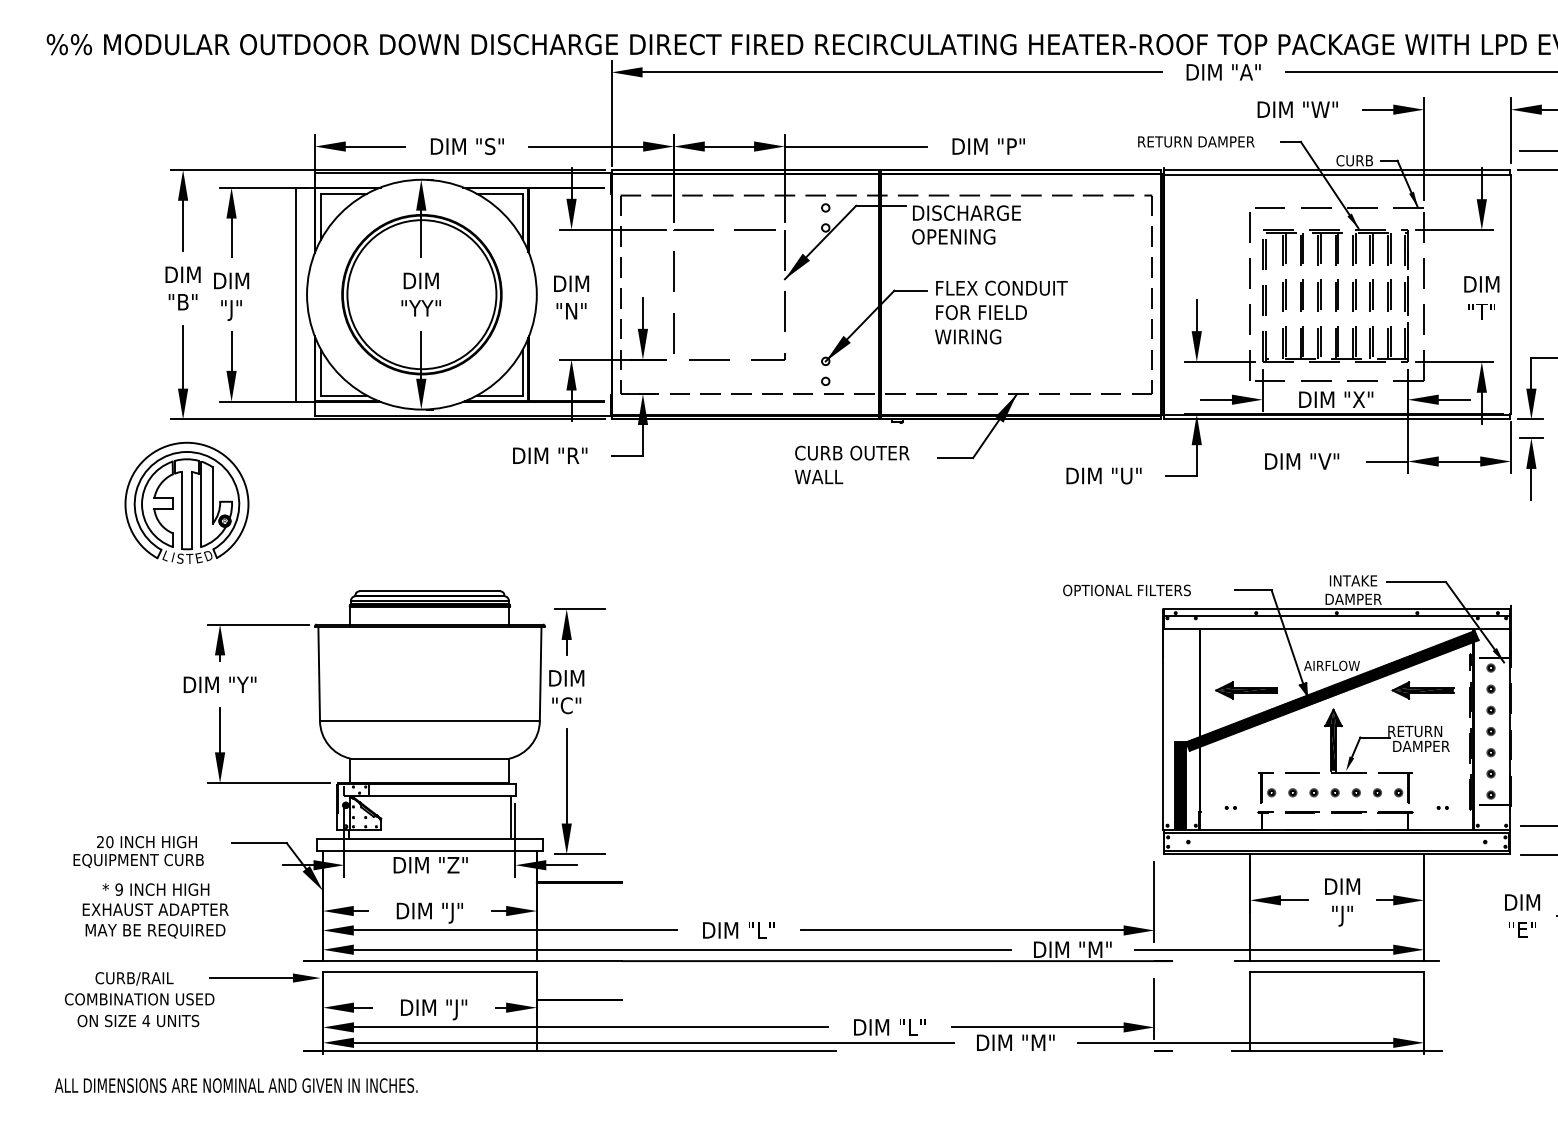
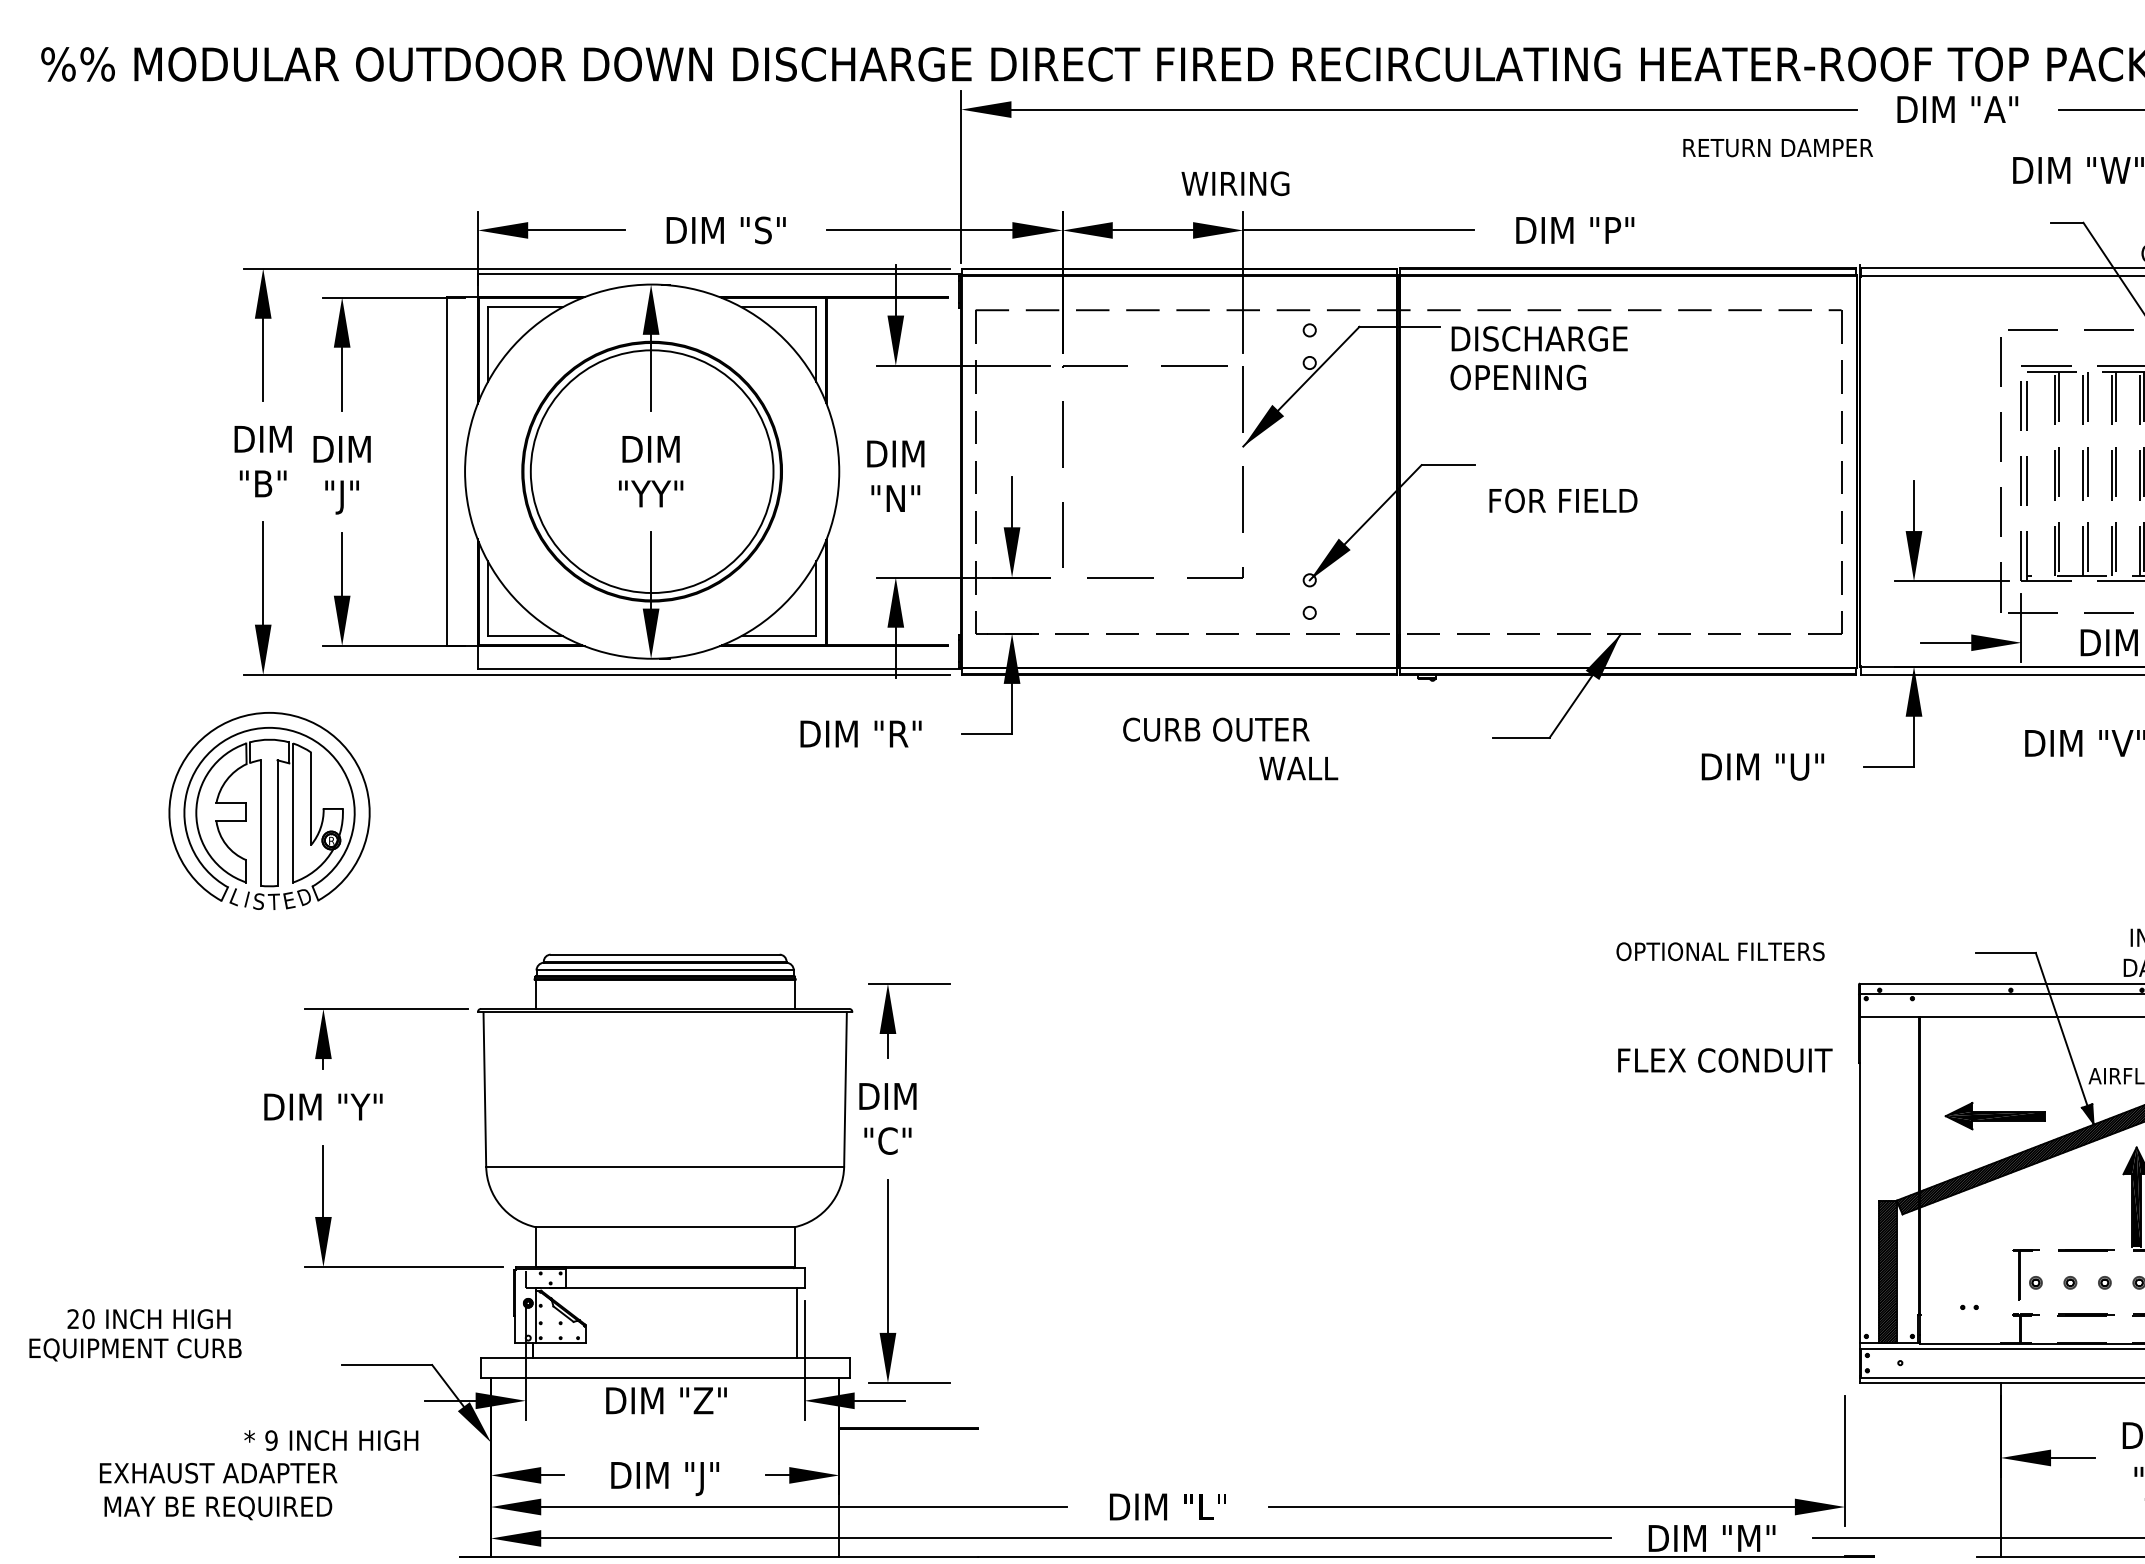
text: (1196, 141) -> (1778, 147), moved
text: (1001, 287) -> (1724, 1059), moved
text: (968, 336) -> (1236, 183), moved
text: (852, 452) -> (1216, 728), moved
text: (1126, 590) -> (1719, 951), moved
text: (138, 851) -> (135, 1334), moved
text: (155, 889) -> (330, 1440), moved

